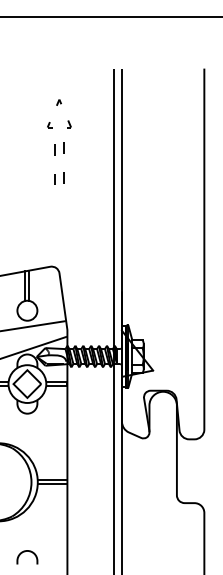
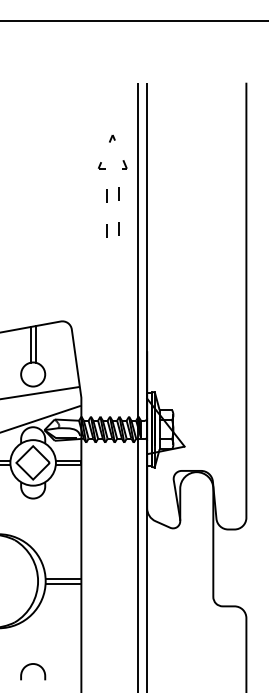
part: (64, 143) -> (118, 187), moved

